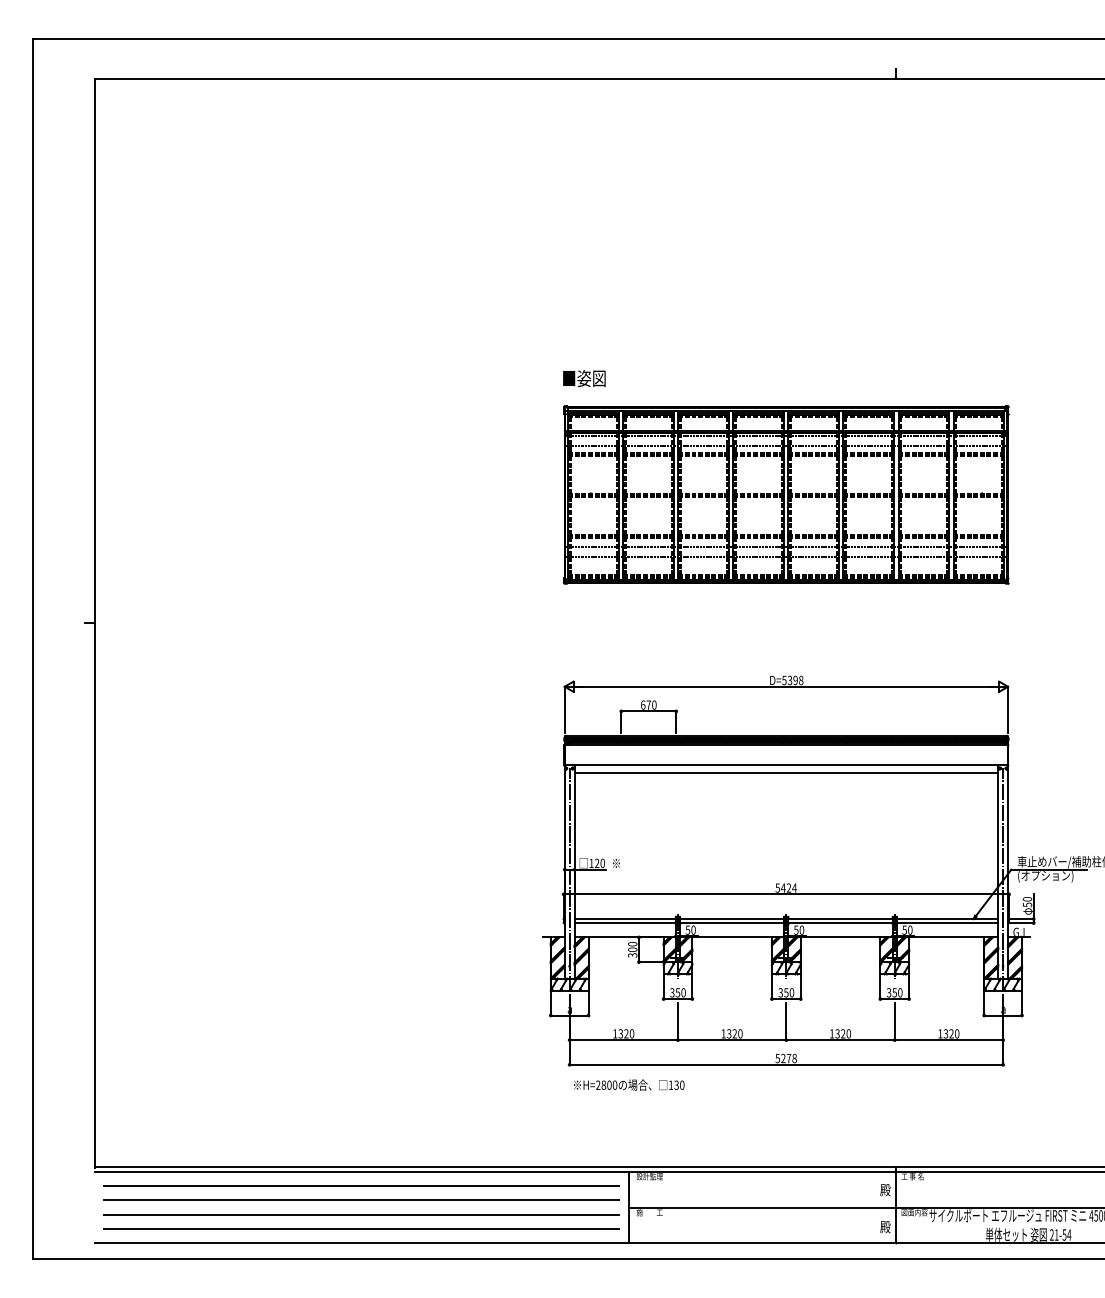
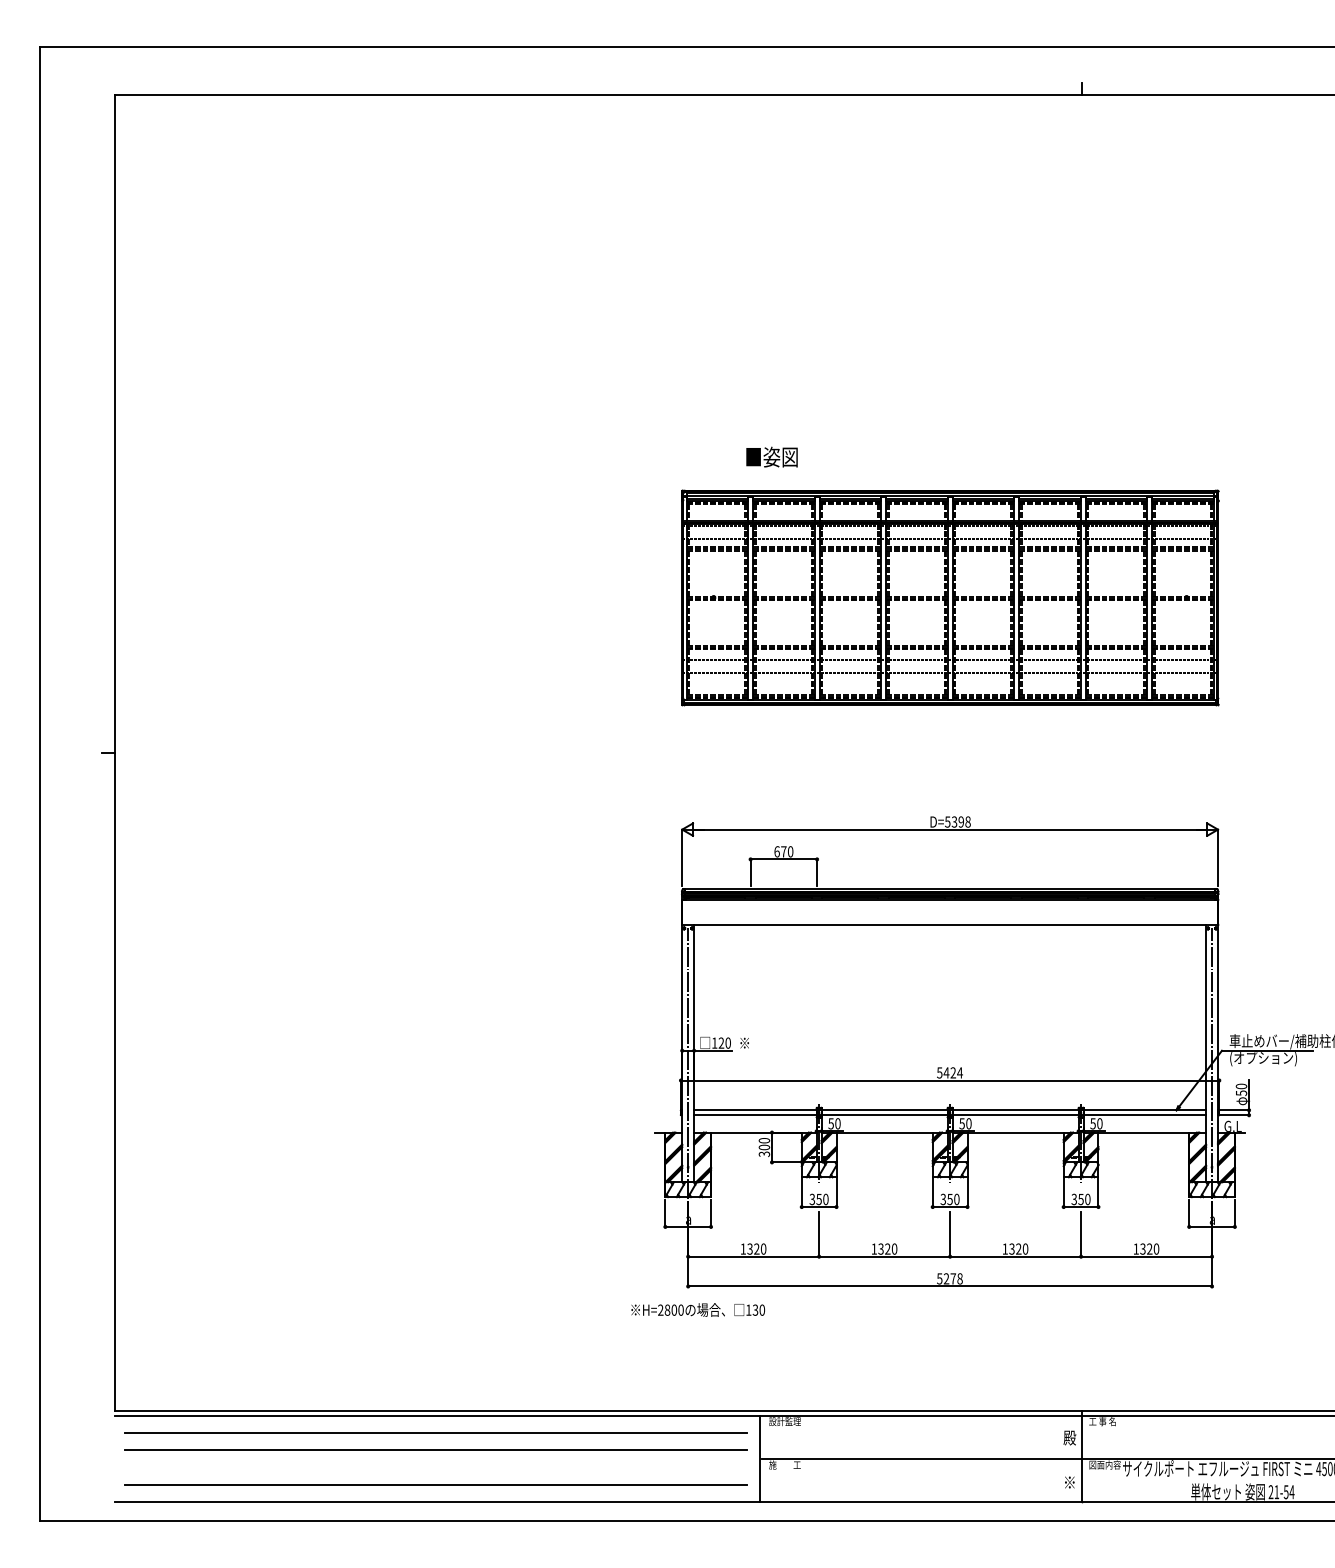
text: (583, 377) -> (771, 456), moved
line: (786, 773) -> (950, 934), removed
text: (628, 1084) -> (697, 1309), moved
line: (361, 1214) -> (436, 1467), removed
text: (885, 1227) -> (1069, 1482), 殿 -> ※

